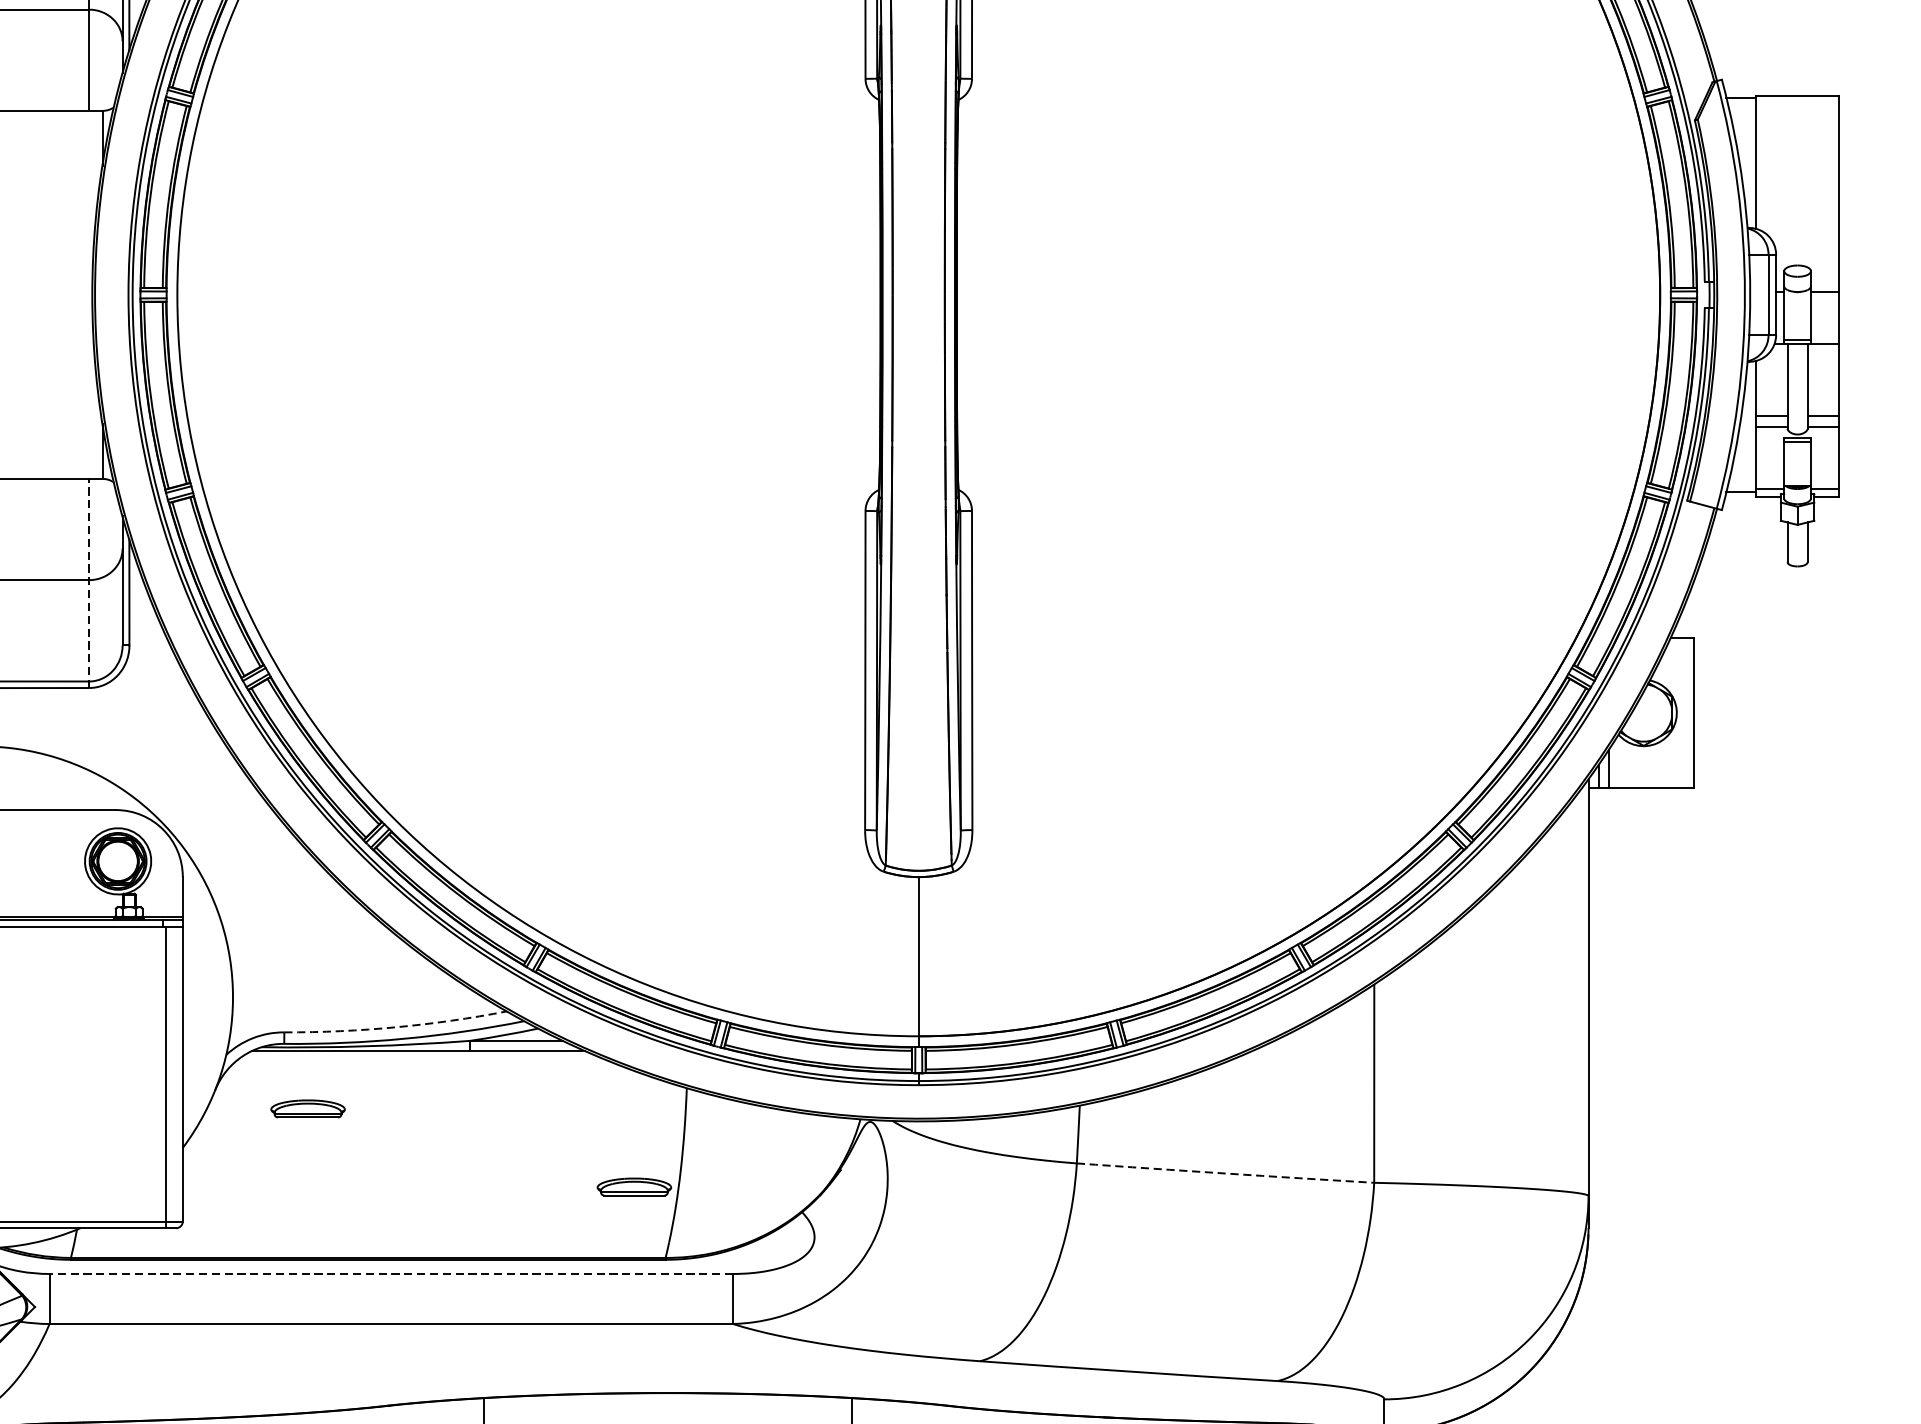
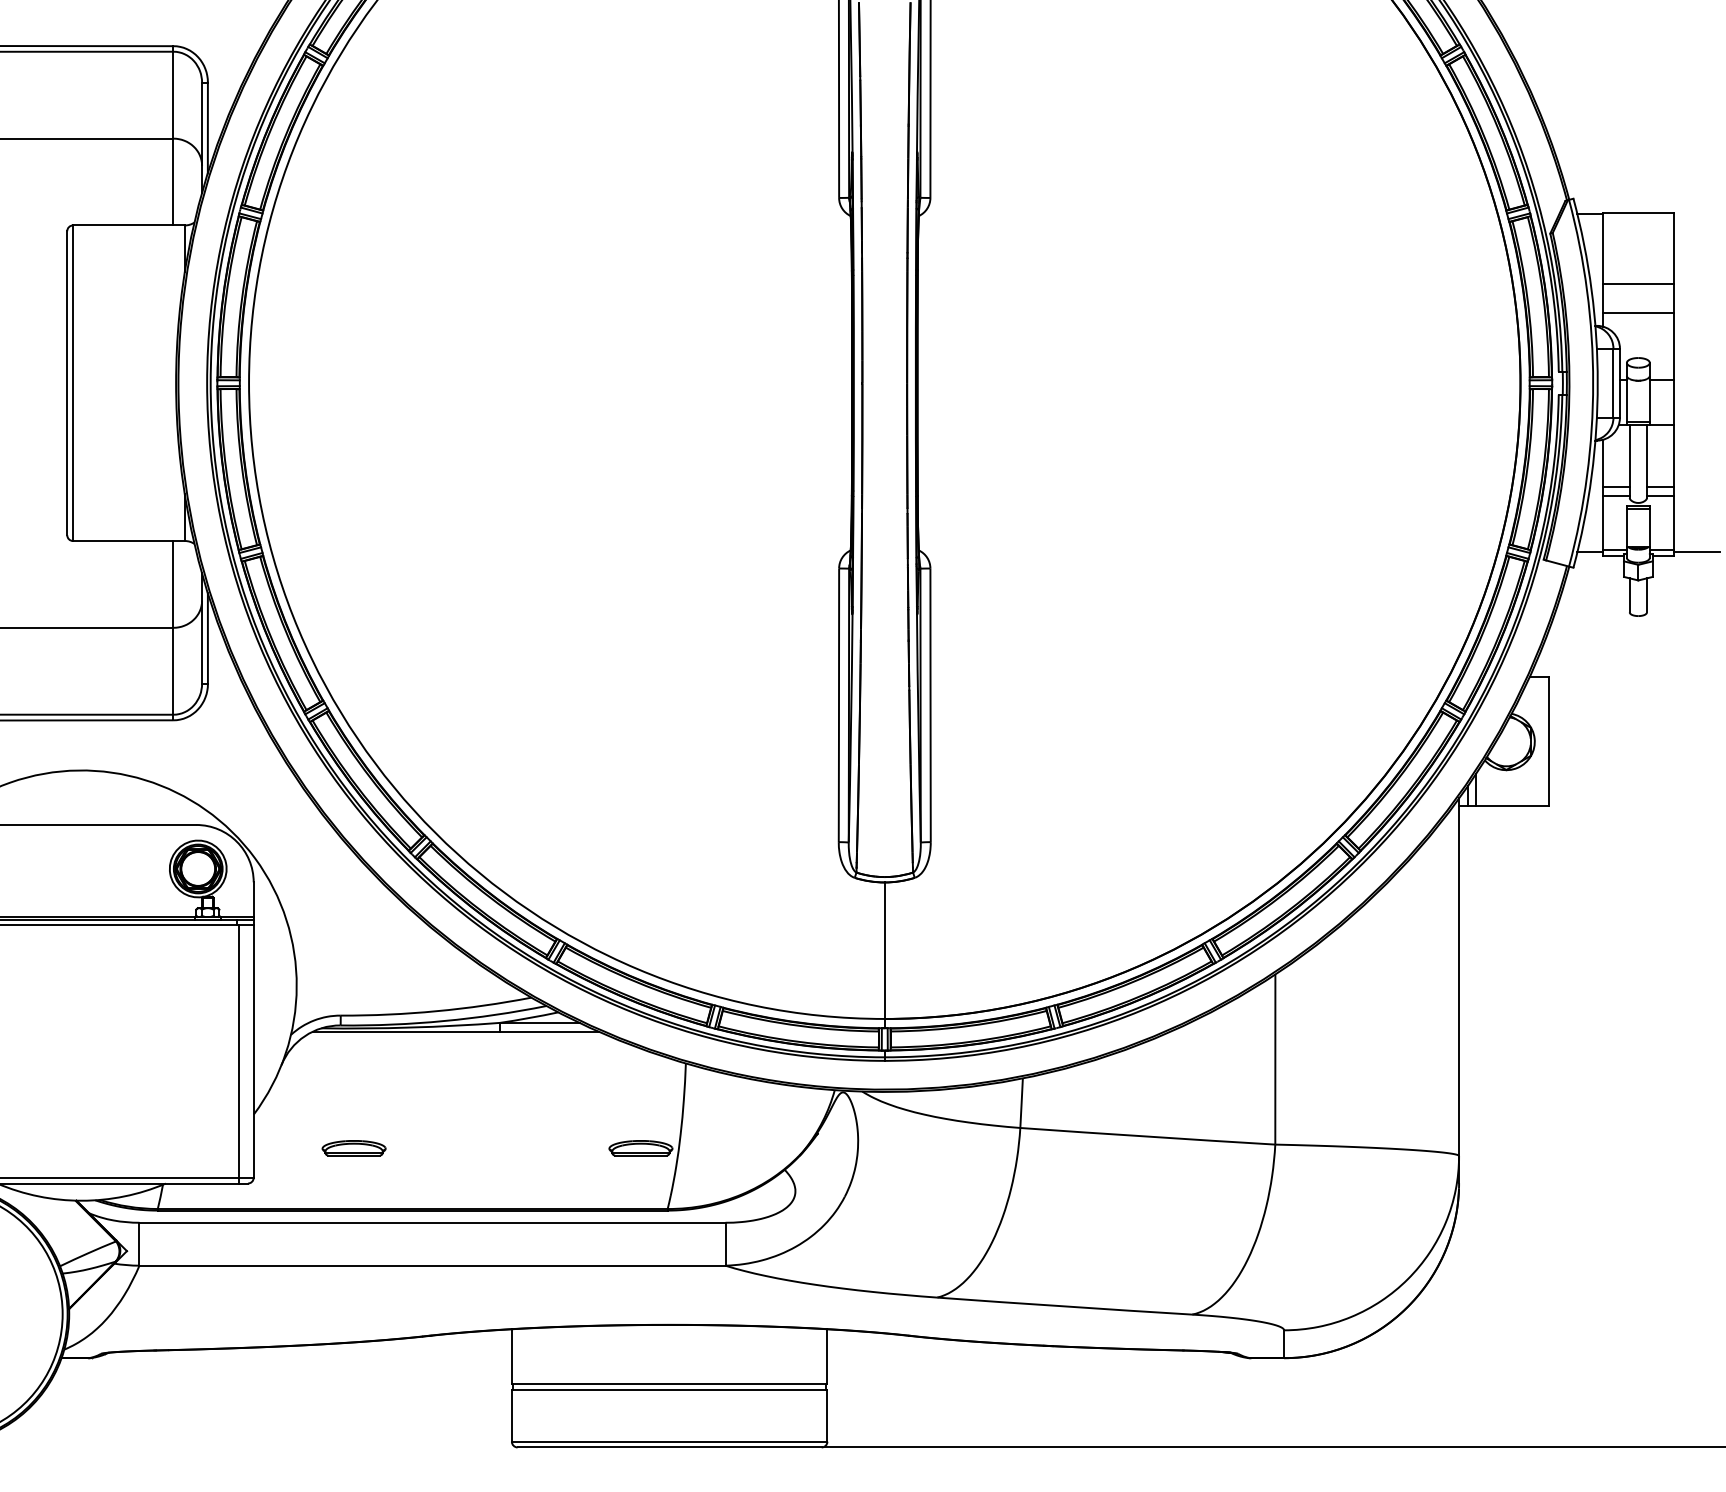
line: (1797, 178) -> (1638, 283), added
line: (1797, 212) -> (1638, 312), added
line: (1865, 492) -> (1696, 552), added
line: (89, 583) -> (173, 630), dashed -> solid
arc: (395, 1027) -> (436, 1011), dashed -> solid
part: (307, 1109) -> (353, 1148), moved
arc: (1225, 1173) -> (1147, 1136), dashed -> solid
line: (391, 1273) -> (432, 1222), dashed -> solid

